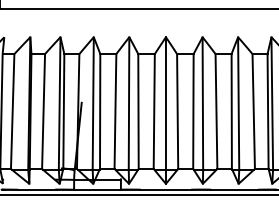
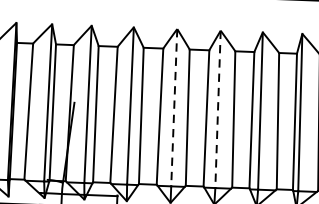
line: (165, 104) -> (173, 108), solid -> dashed
line: (202, 104) -> (217, 110), solid -> dashed

